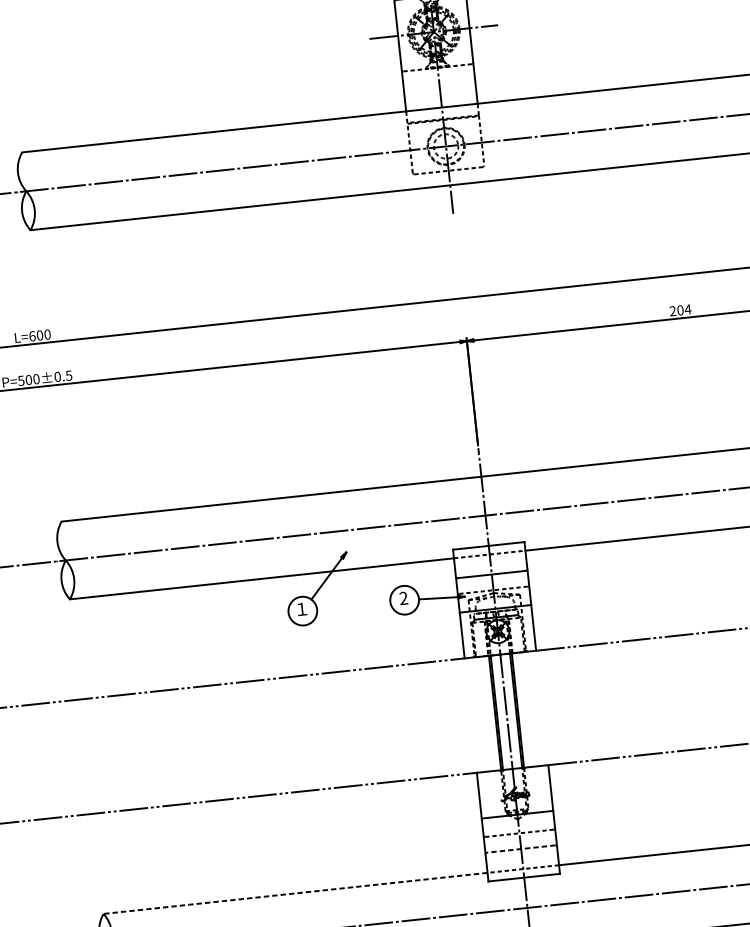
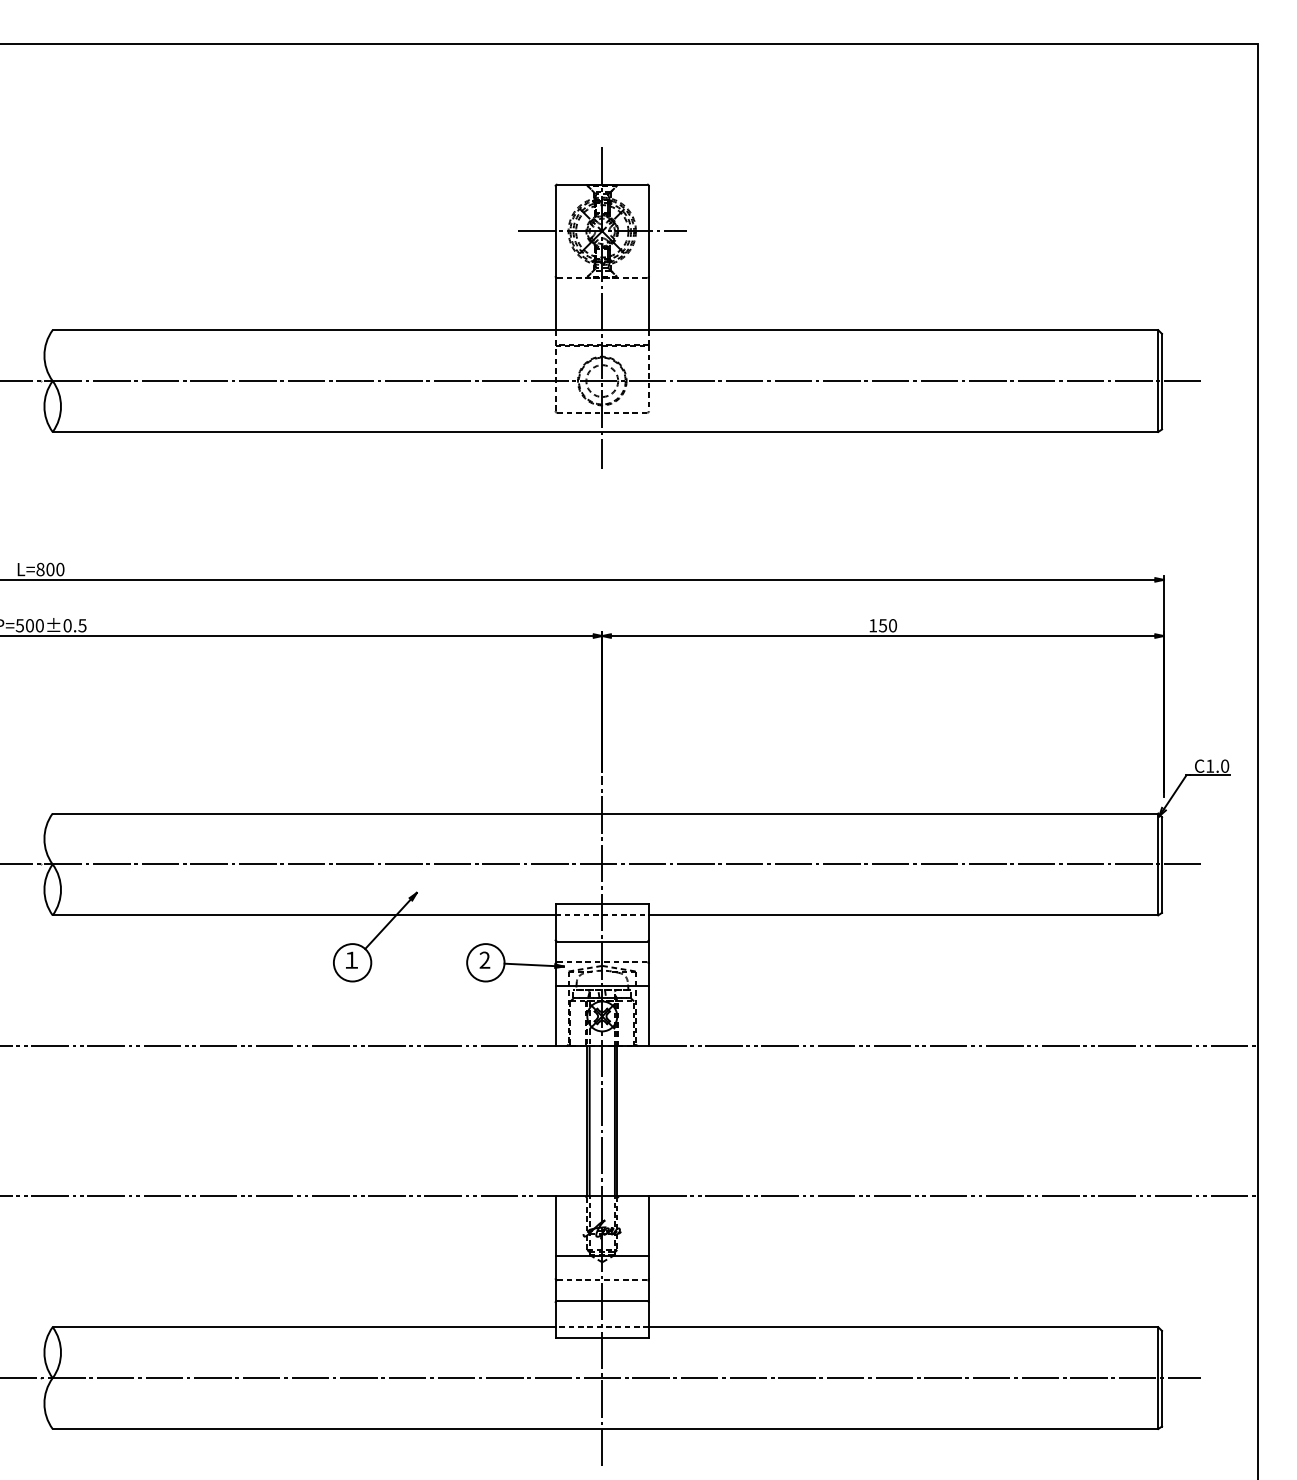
text: (680, 310) -> (883, 625), 204 -> 150
text: (32, 336) -> (40, 569), L=600 -> L=800
line: (521, 848) -> (602, 1300), dashed -> solid
line: (295, 893) -> (303, 1327), dashed -> solid

